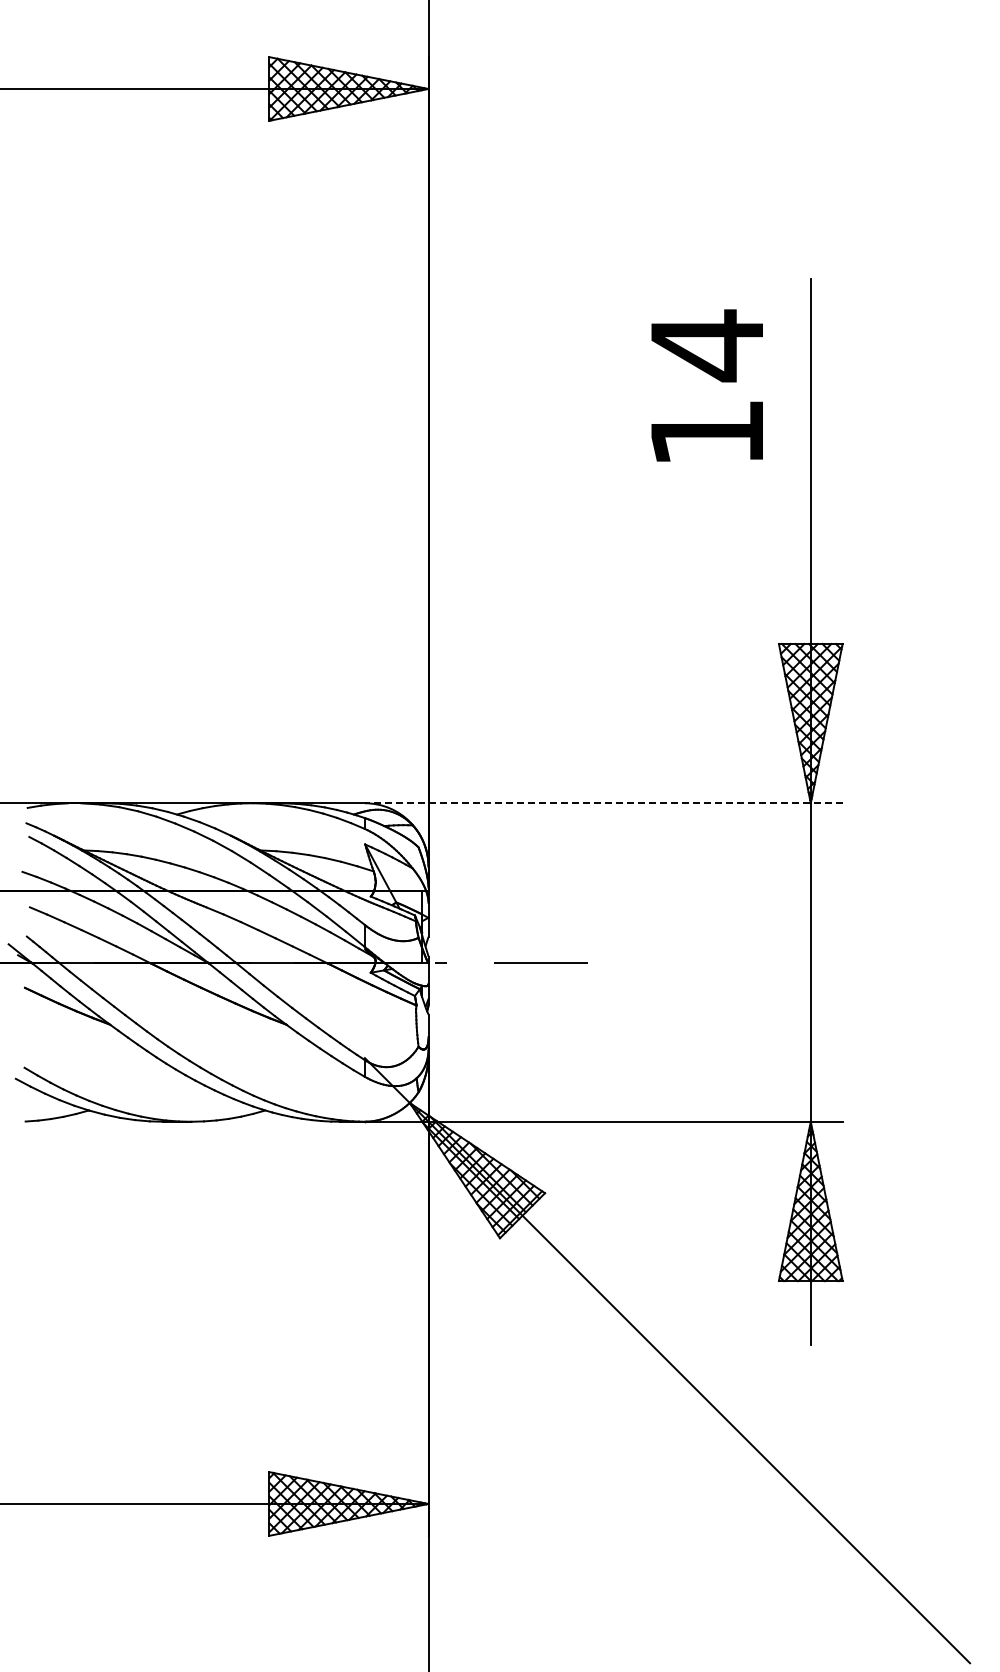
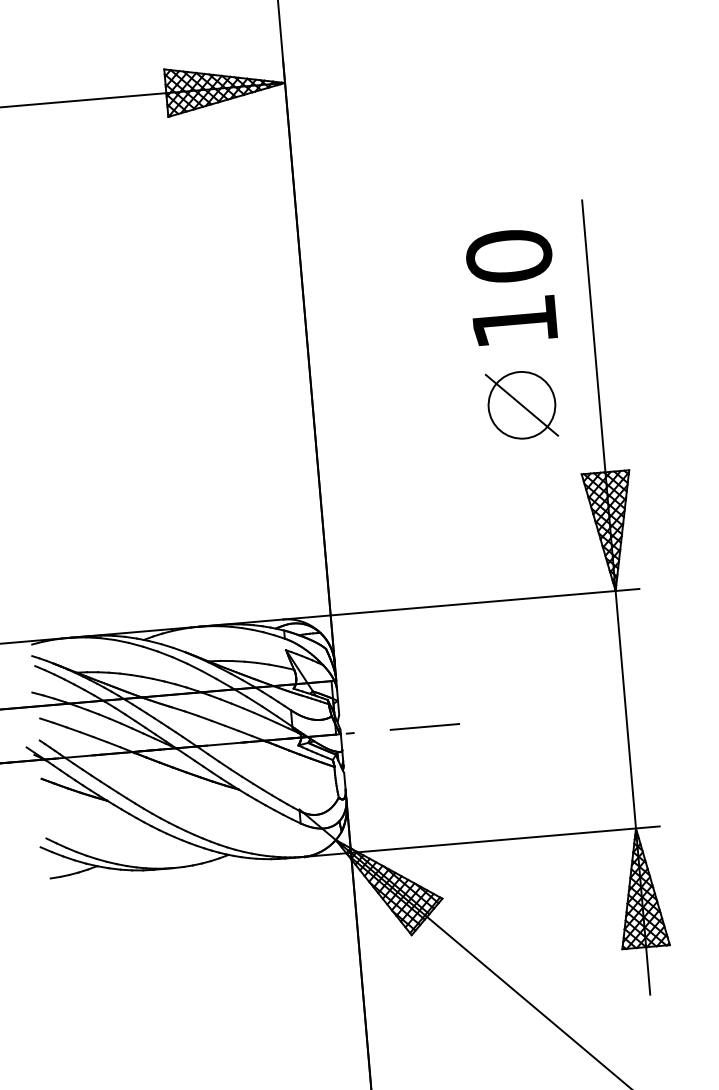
text: (707, 345) -> (509, 256), 14 -> 10
part: (706, 544) -> (521, 404), added
line: (603, 803) -> (461, 604), dashed -> solid

